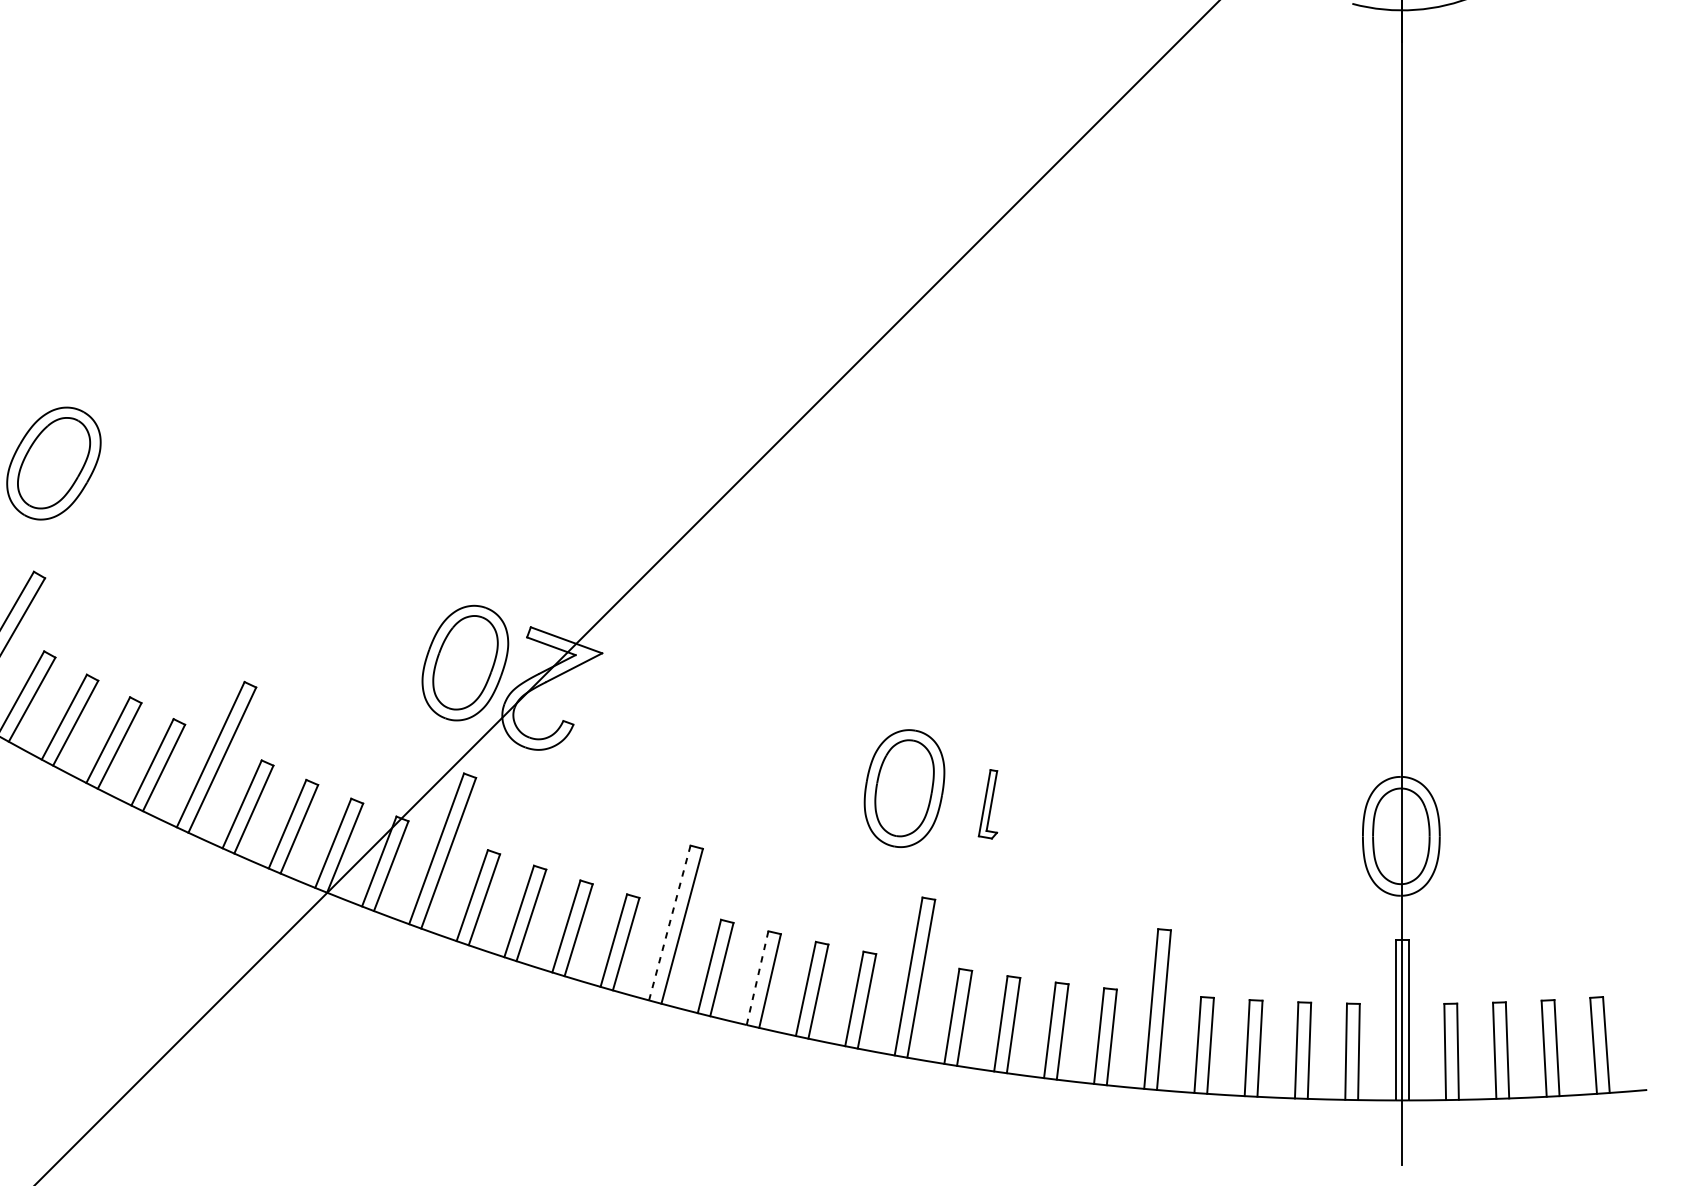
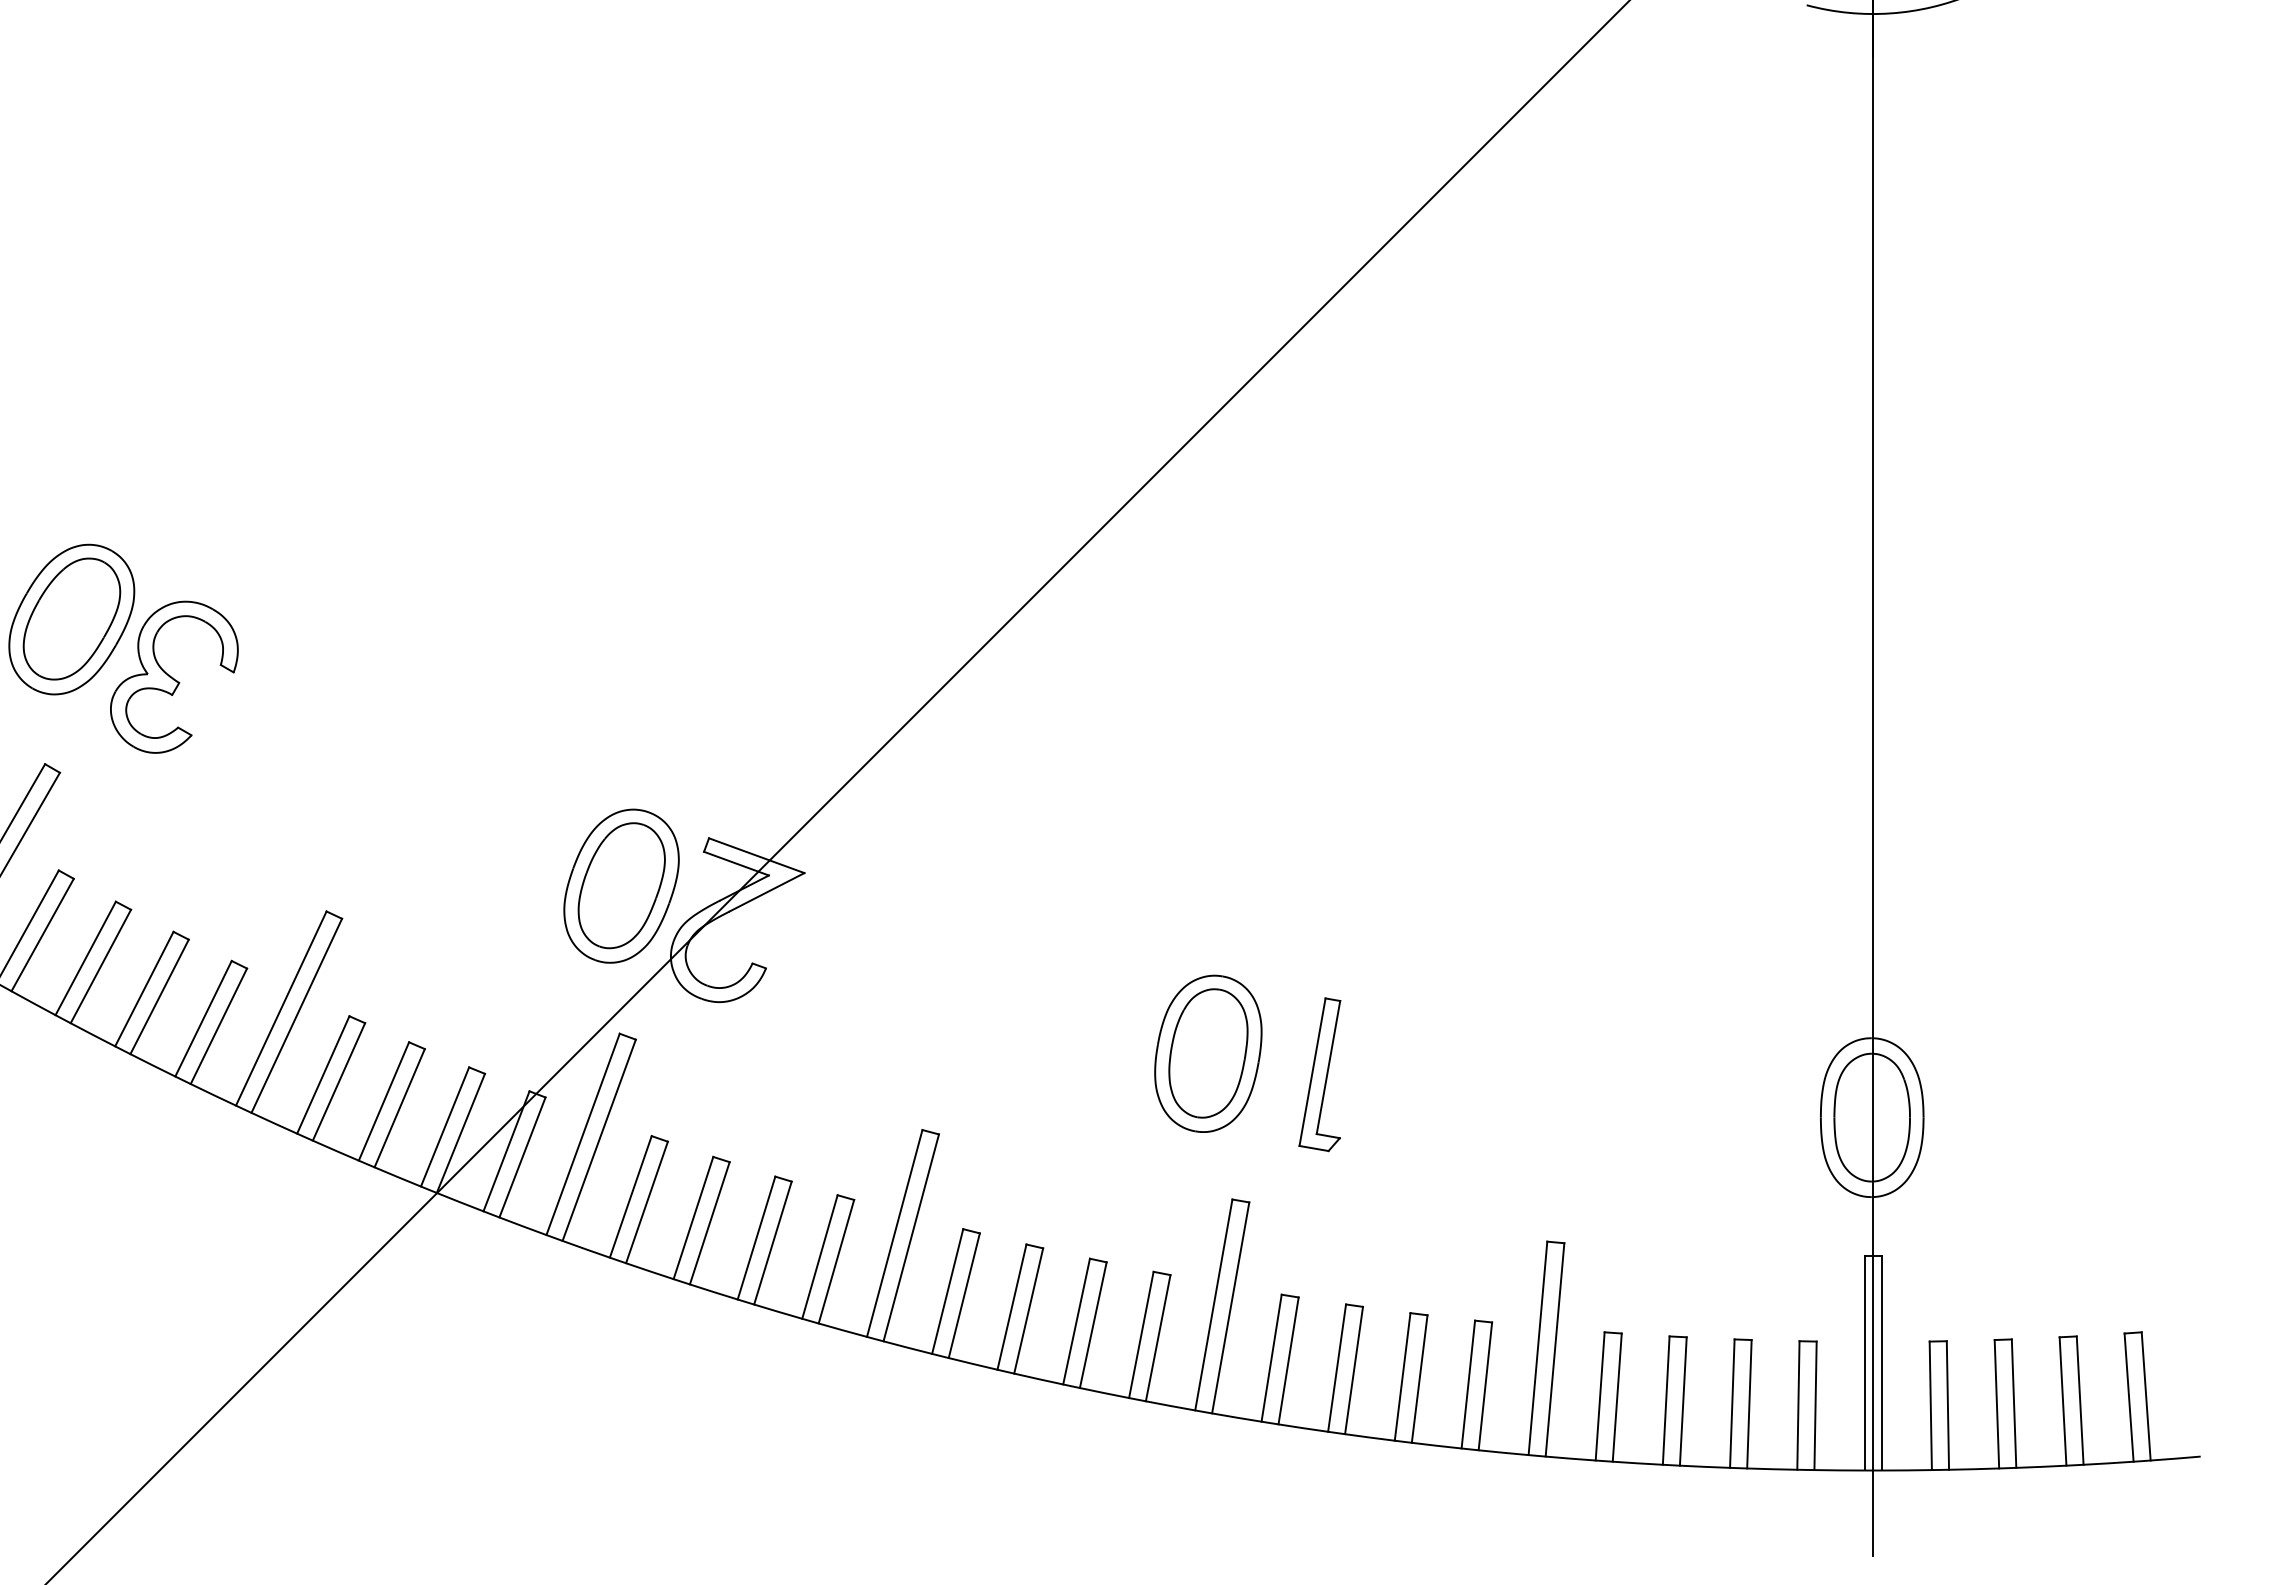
part: (130, 506) -> (174, 676), added
part: (987, 804) -> (1319, 1074), size x1.67
line: (669, 923) -> (894, 1233), dashed -> solid
line: (757, 978) -> (1011, 1307), dashed -> solid

